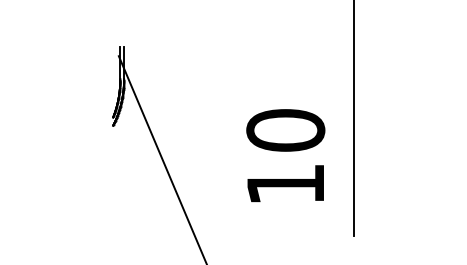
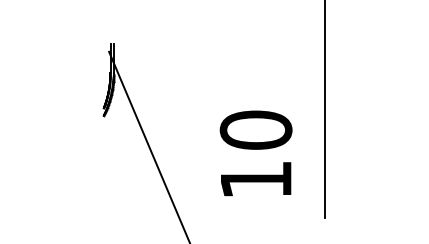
text: (285, 155) -> (255, 153), moved

